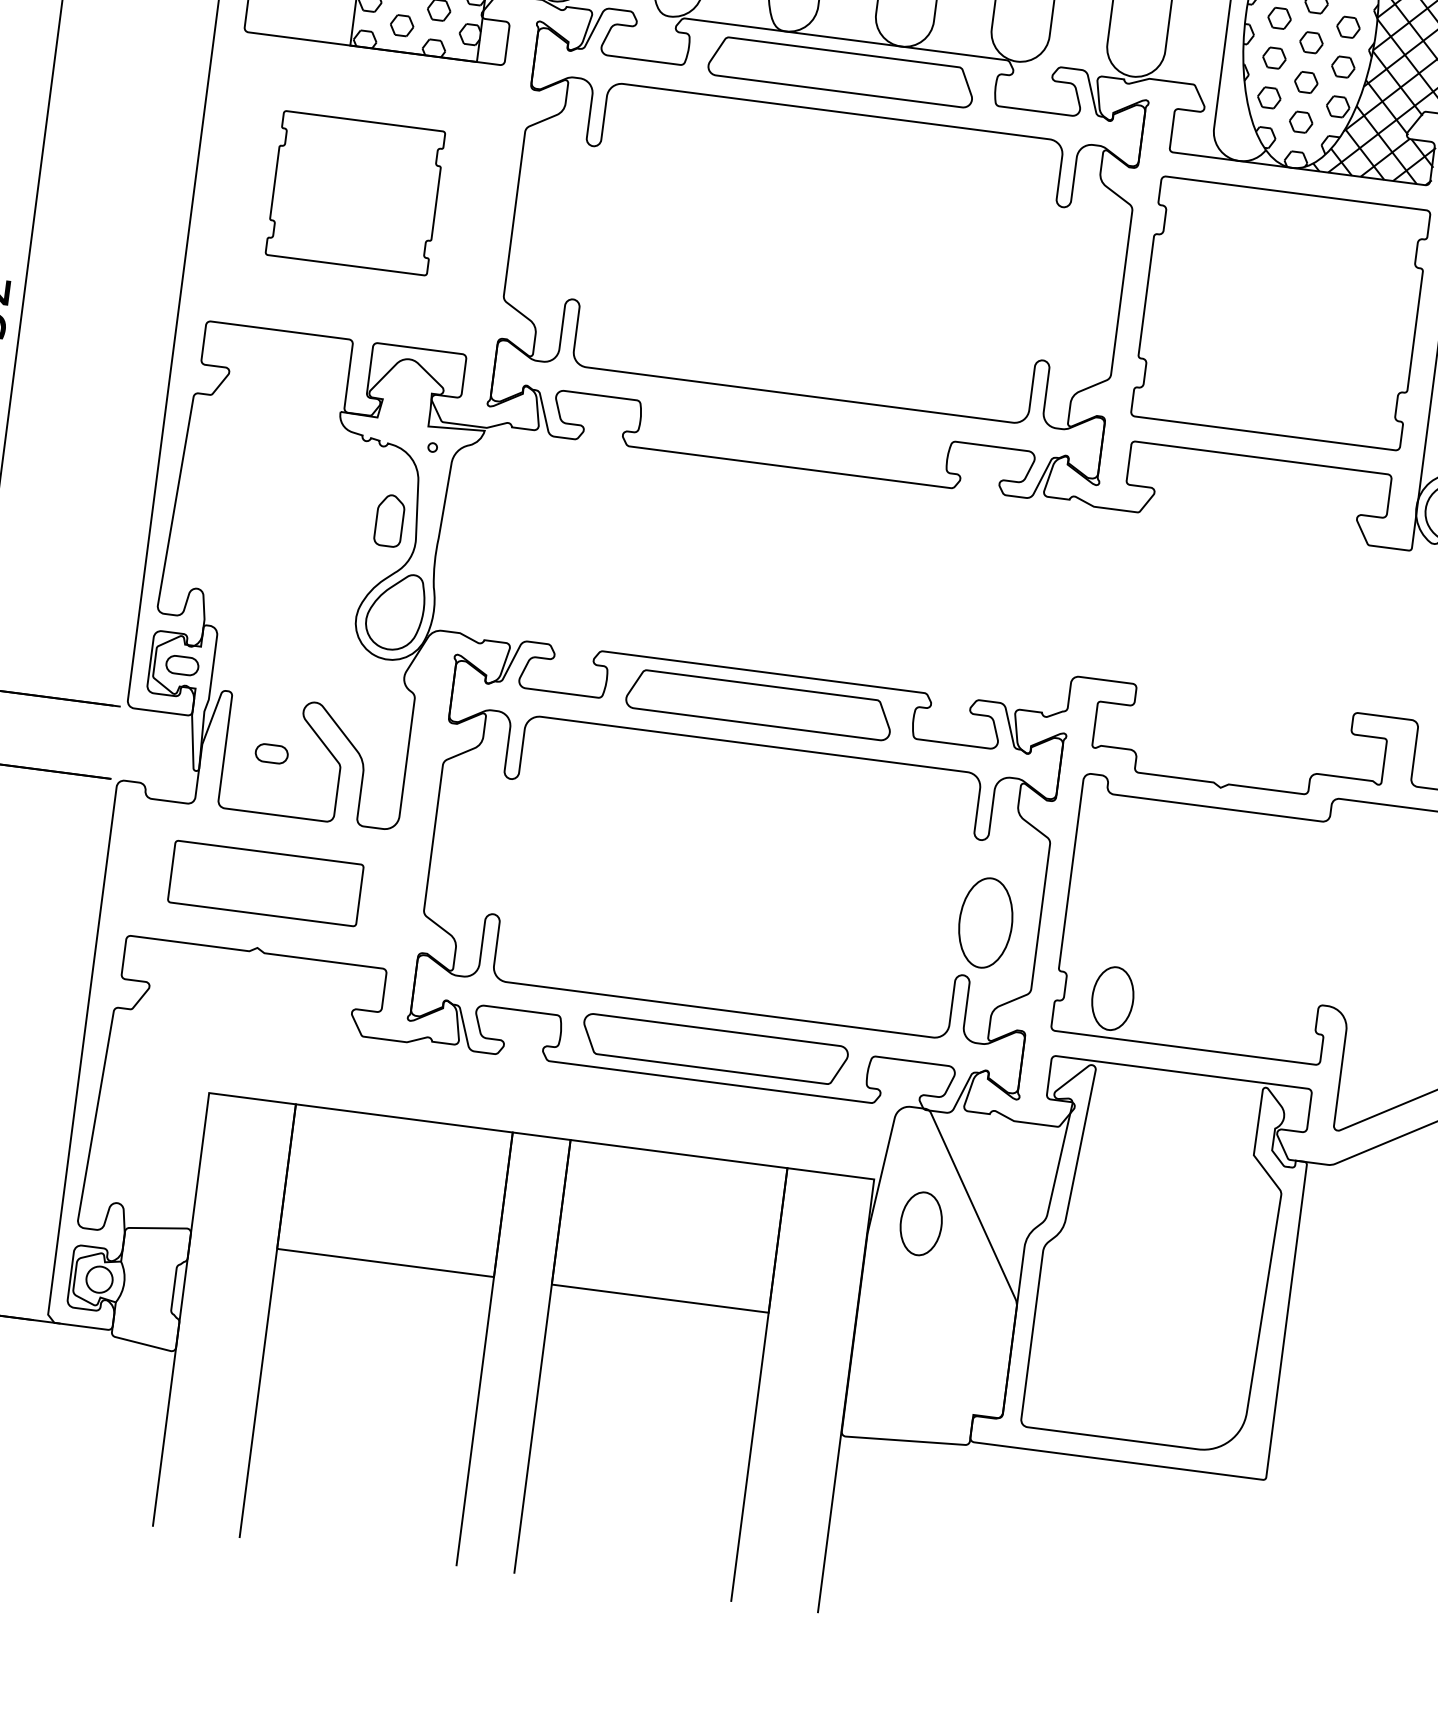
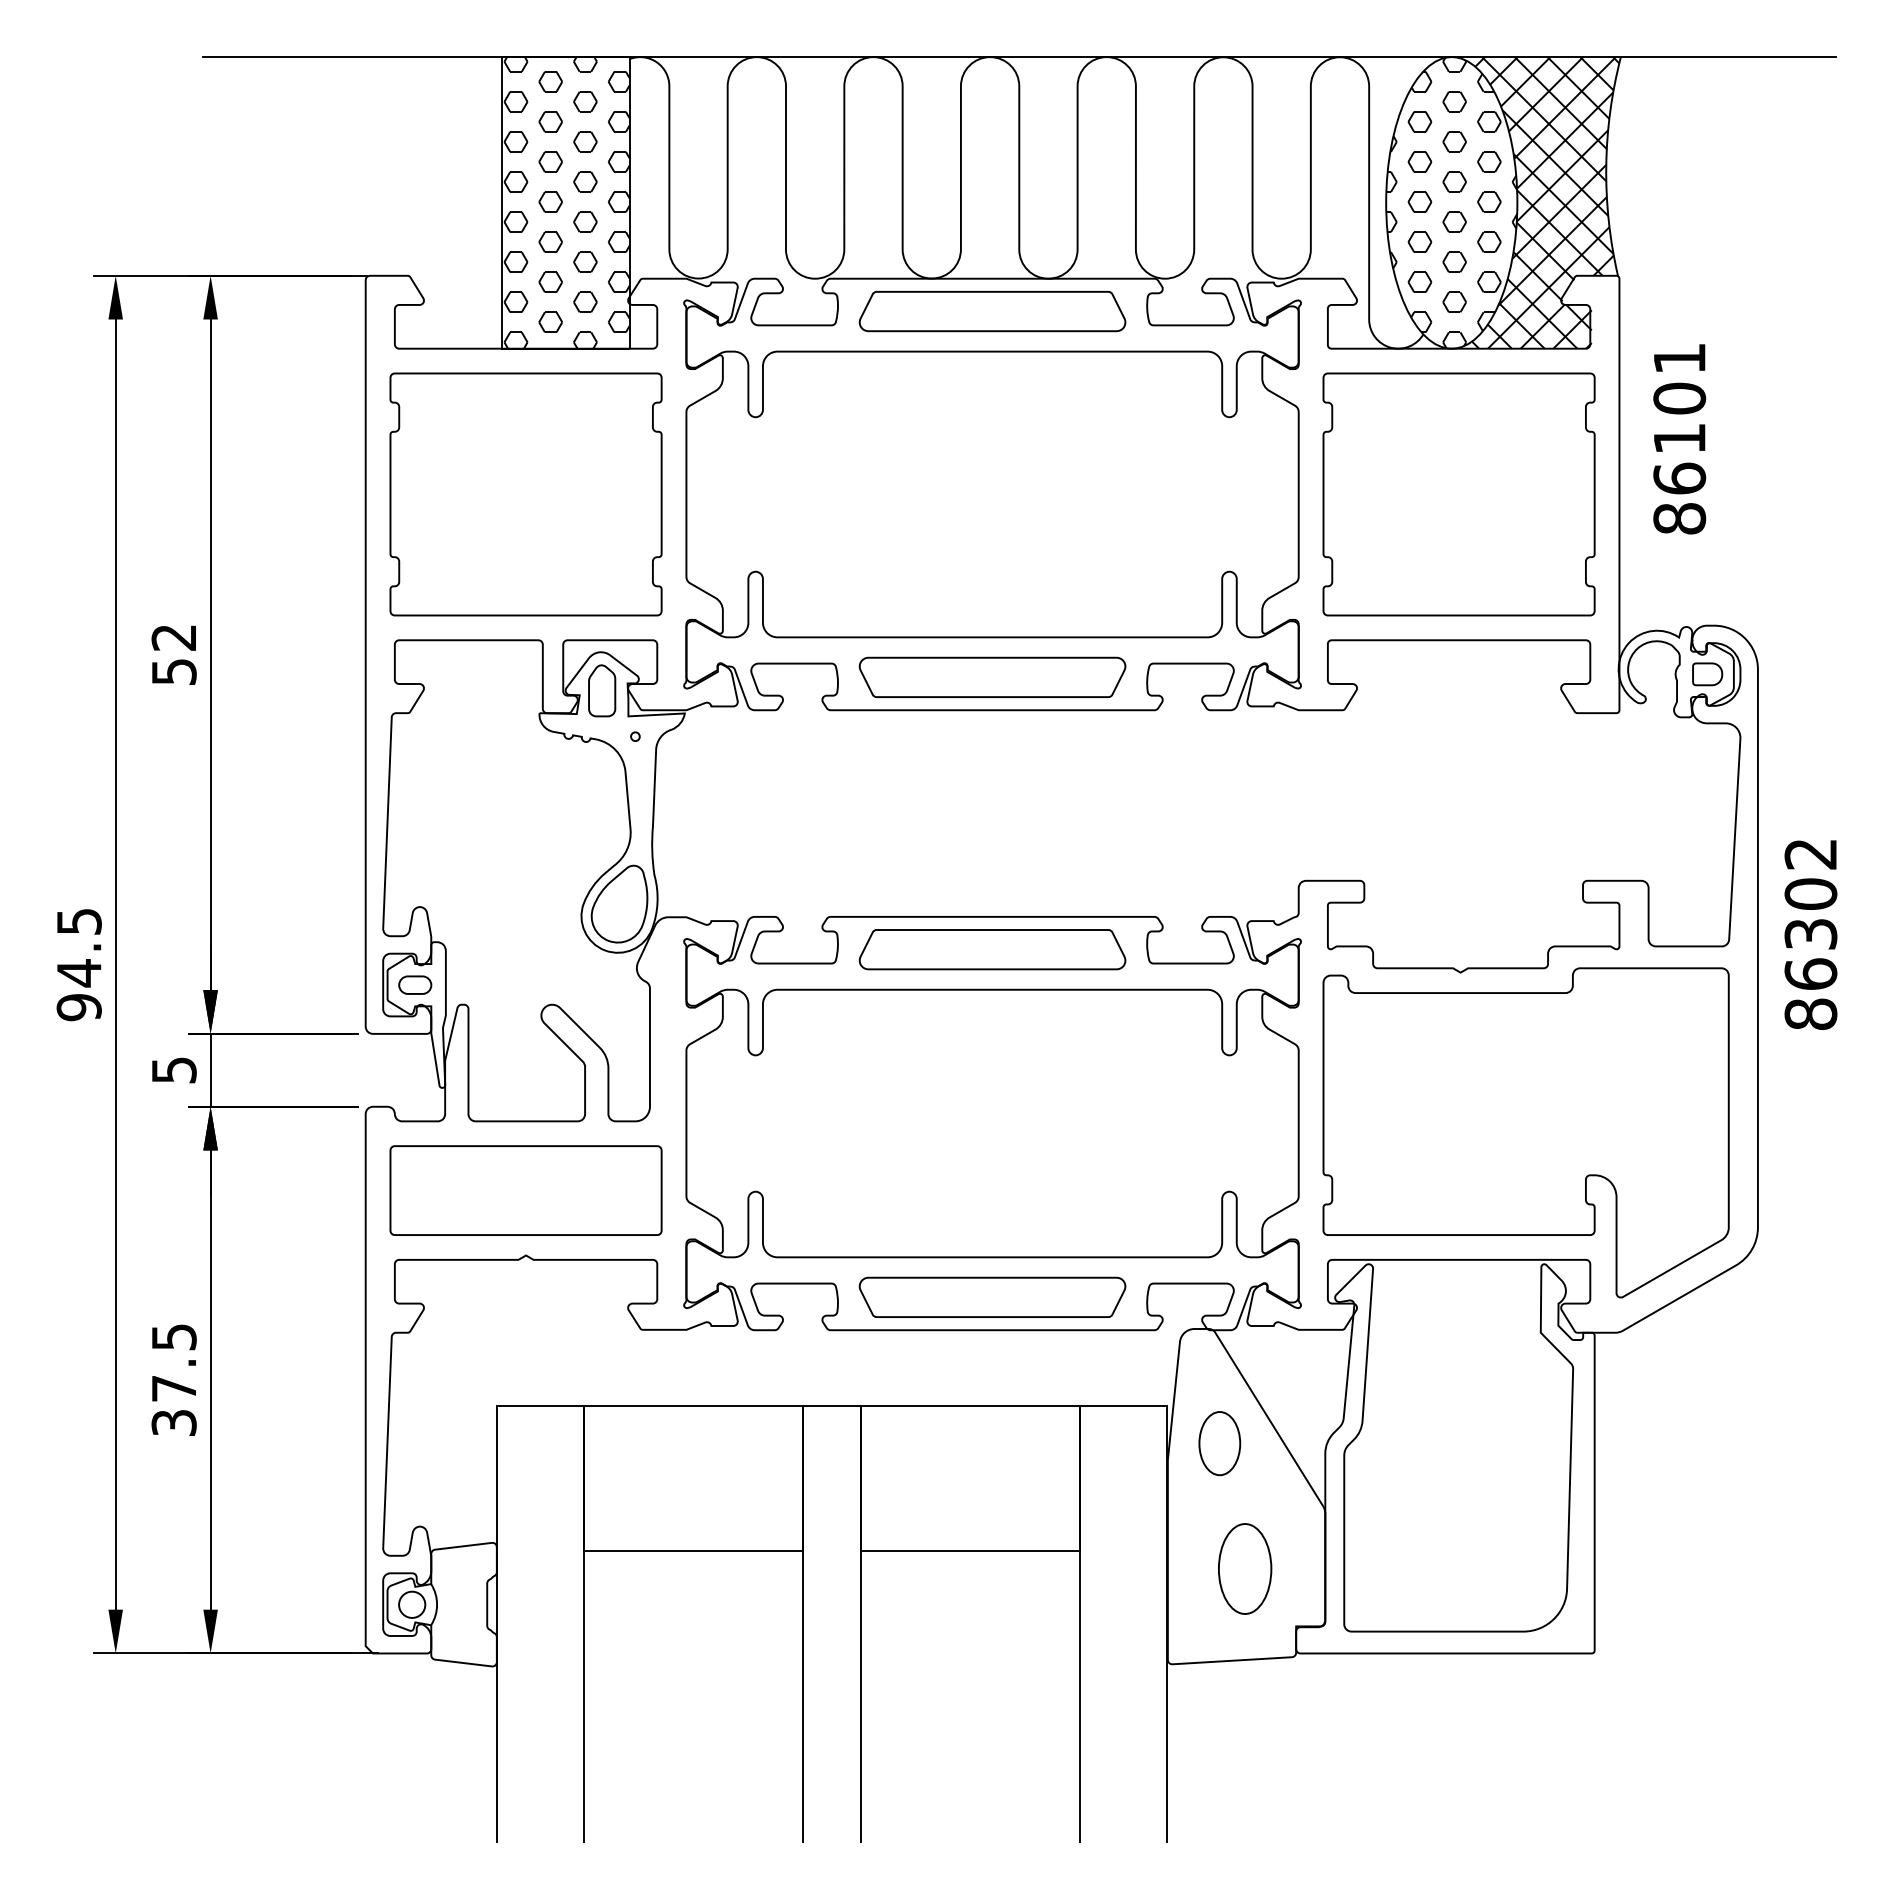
part: (354, 193) -> (525, 494), size x1.67
curve: (796, 415) -> (992, 658), added
part: (390, 520) -> (602, 690), moved
part: (272, 753) -> (515, 1060), removed
part: (265, 883) -> (525, 1190), size x1.43
part: (986, 922) -> (1245, 1568), moved
part: (1112, 998) -> (1380, 1195), removed

